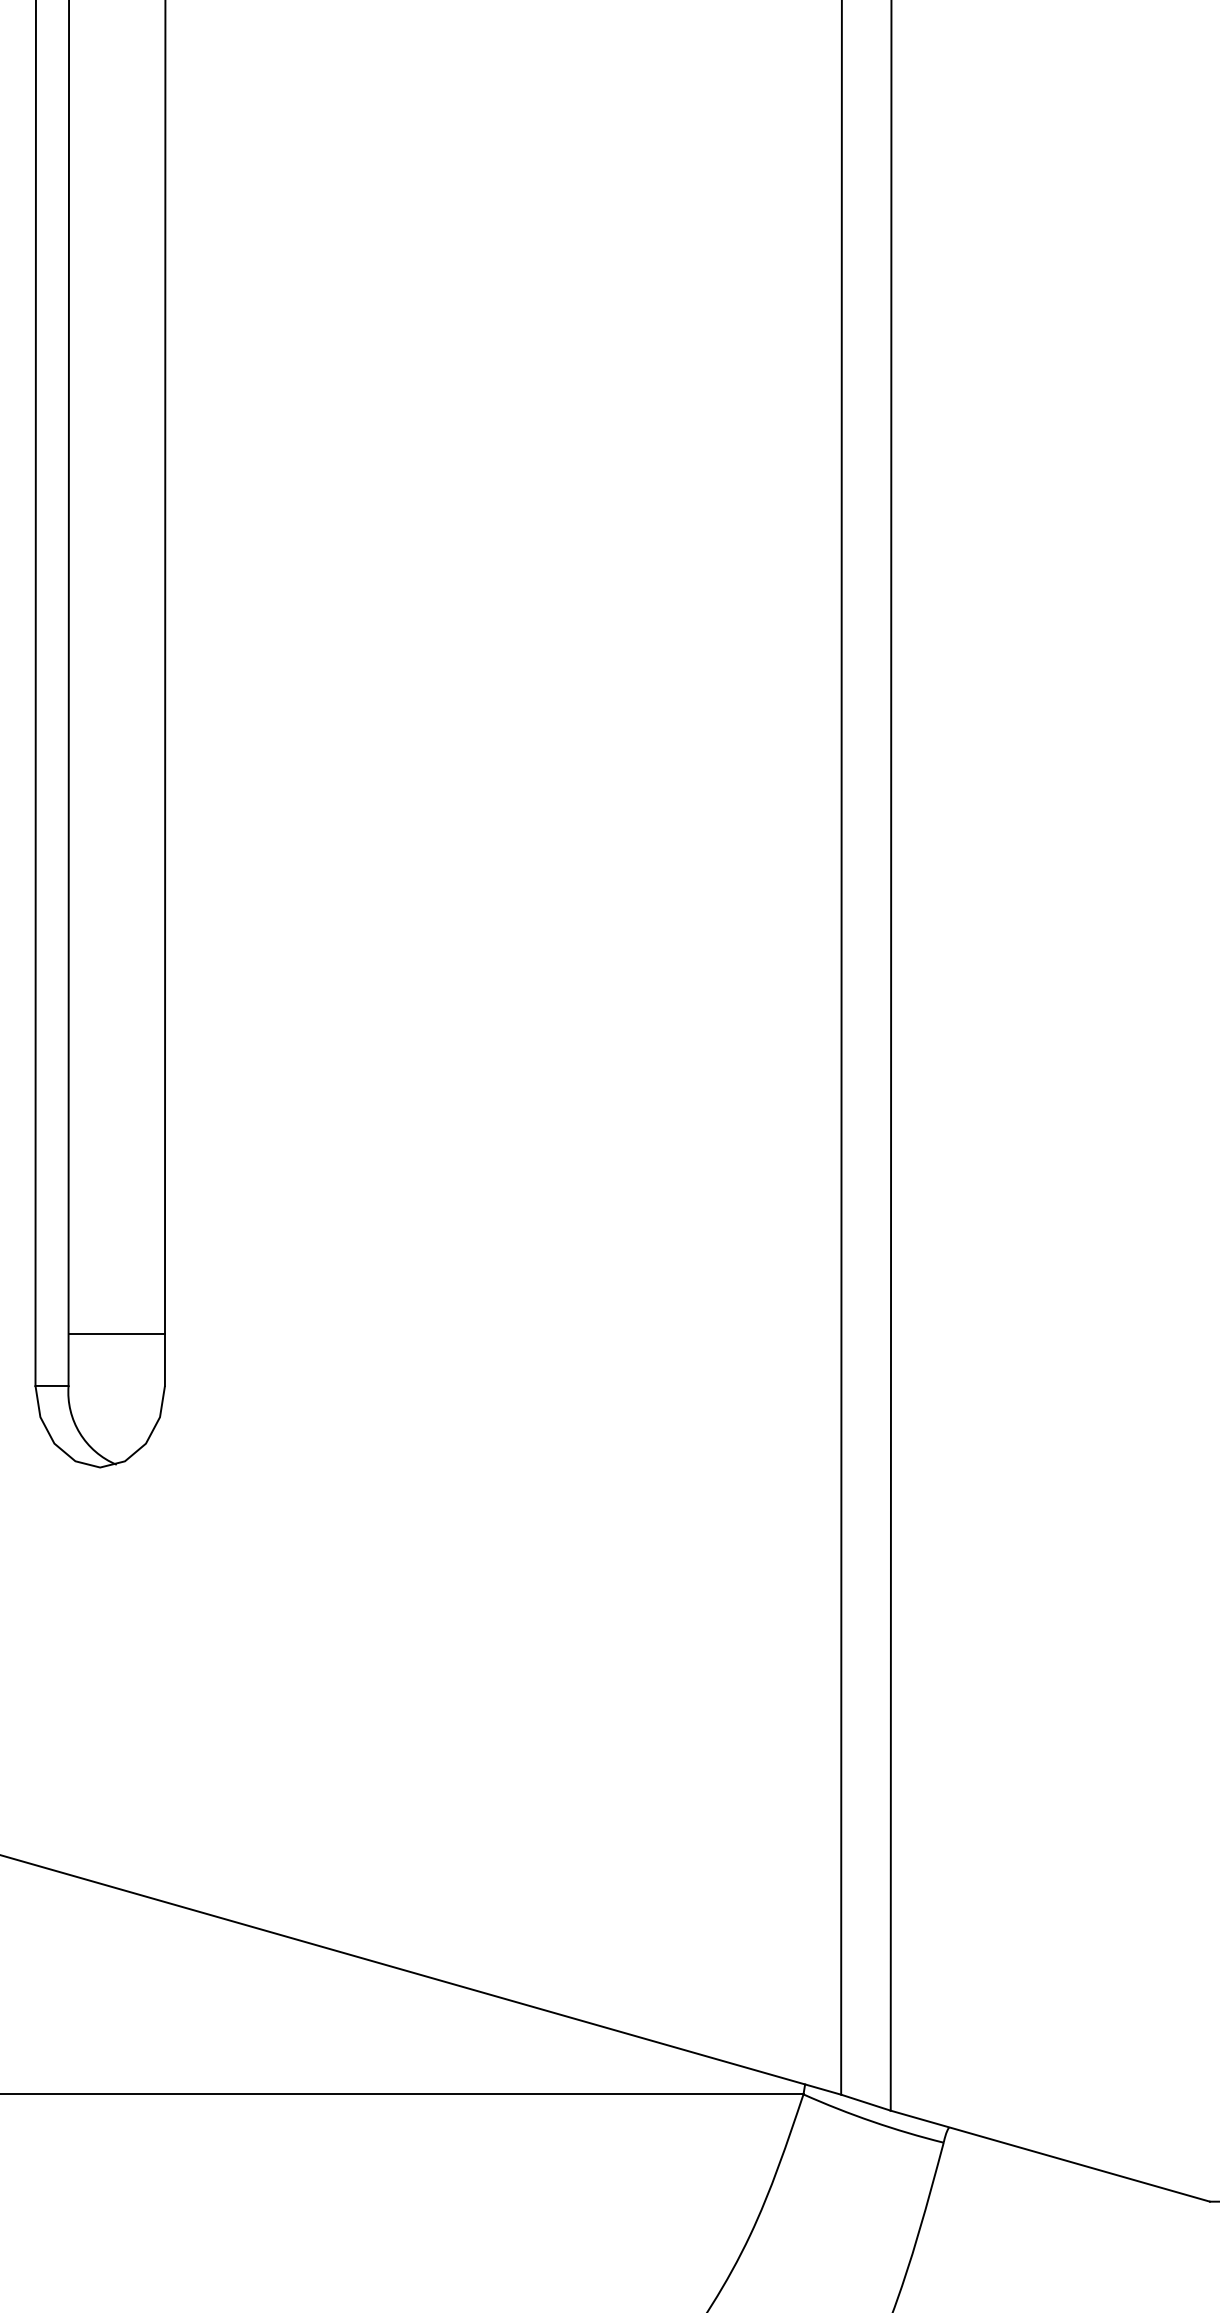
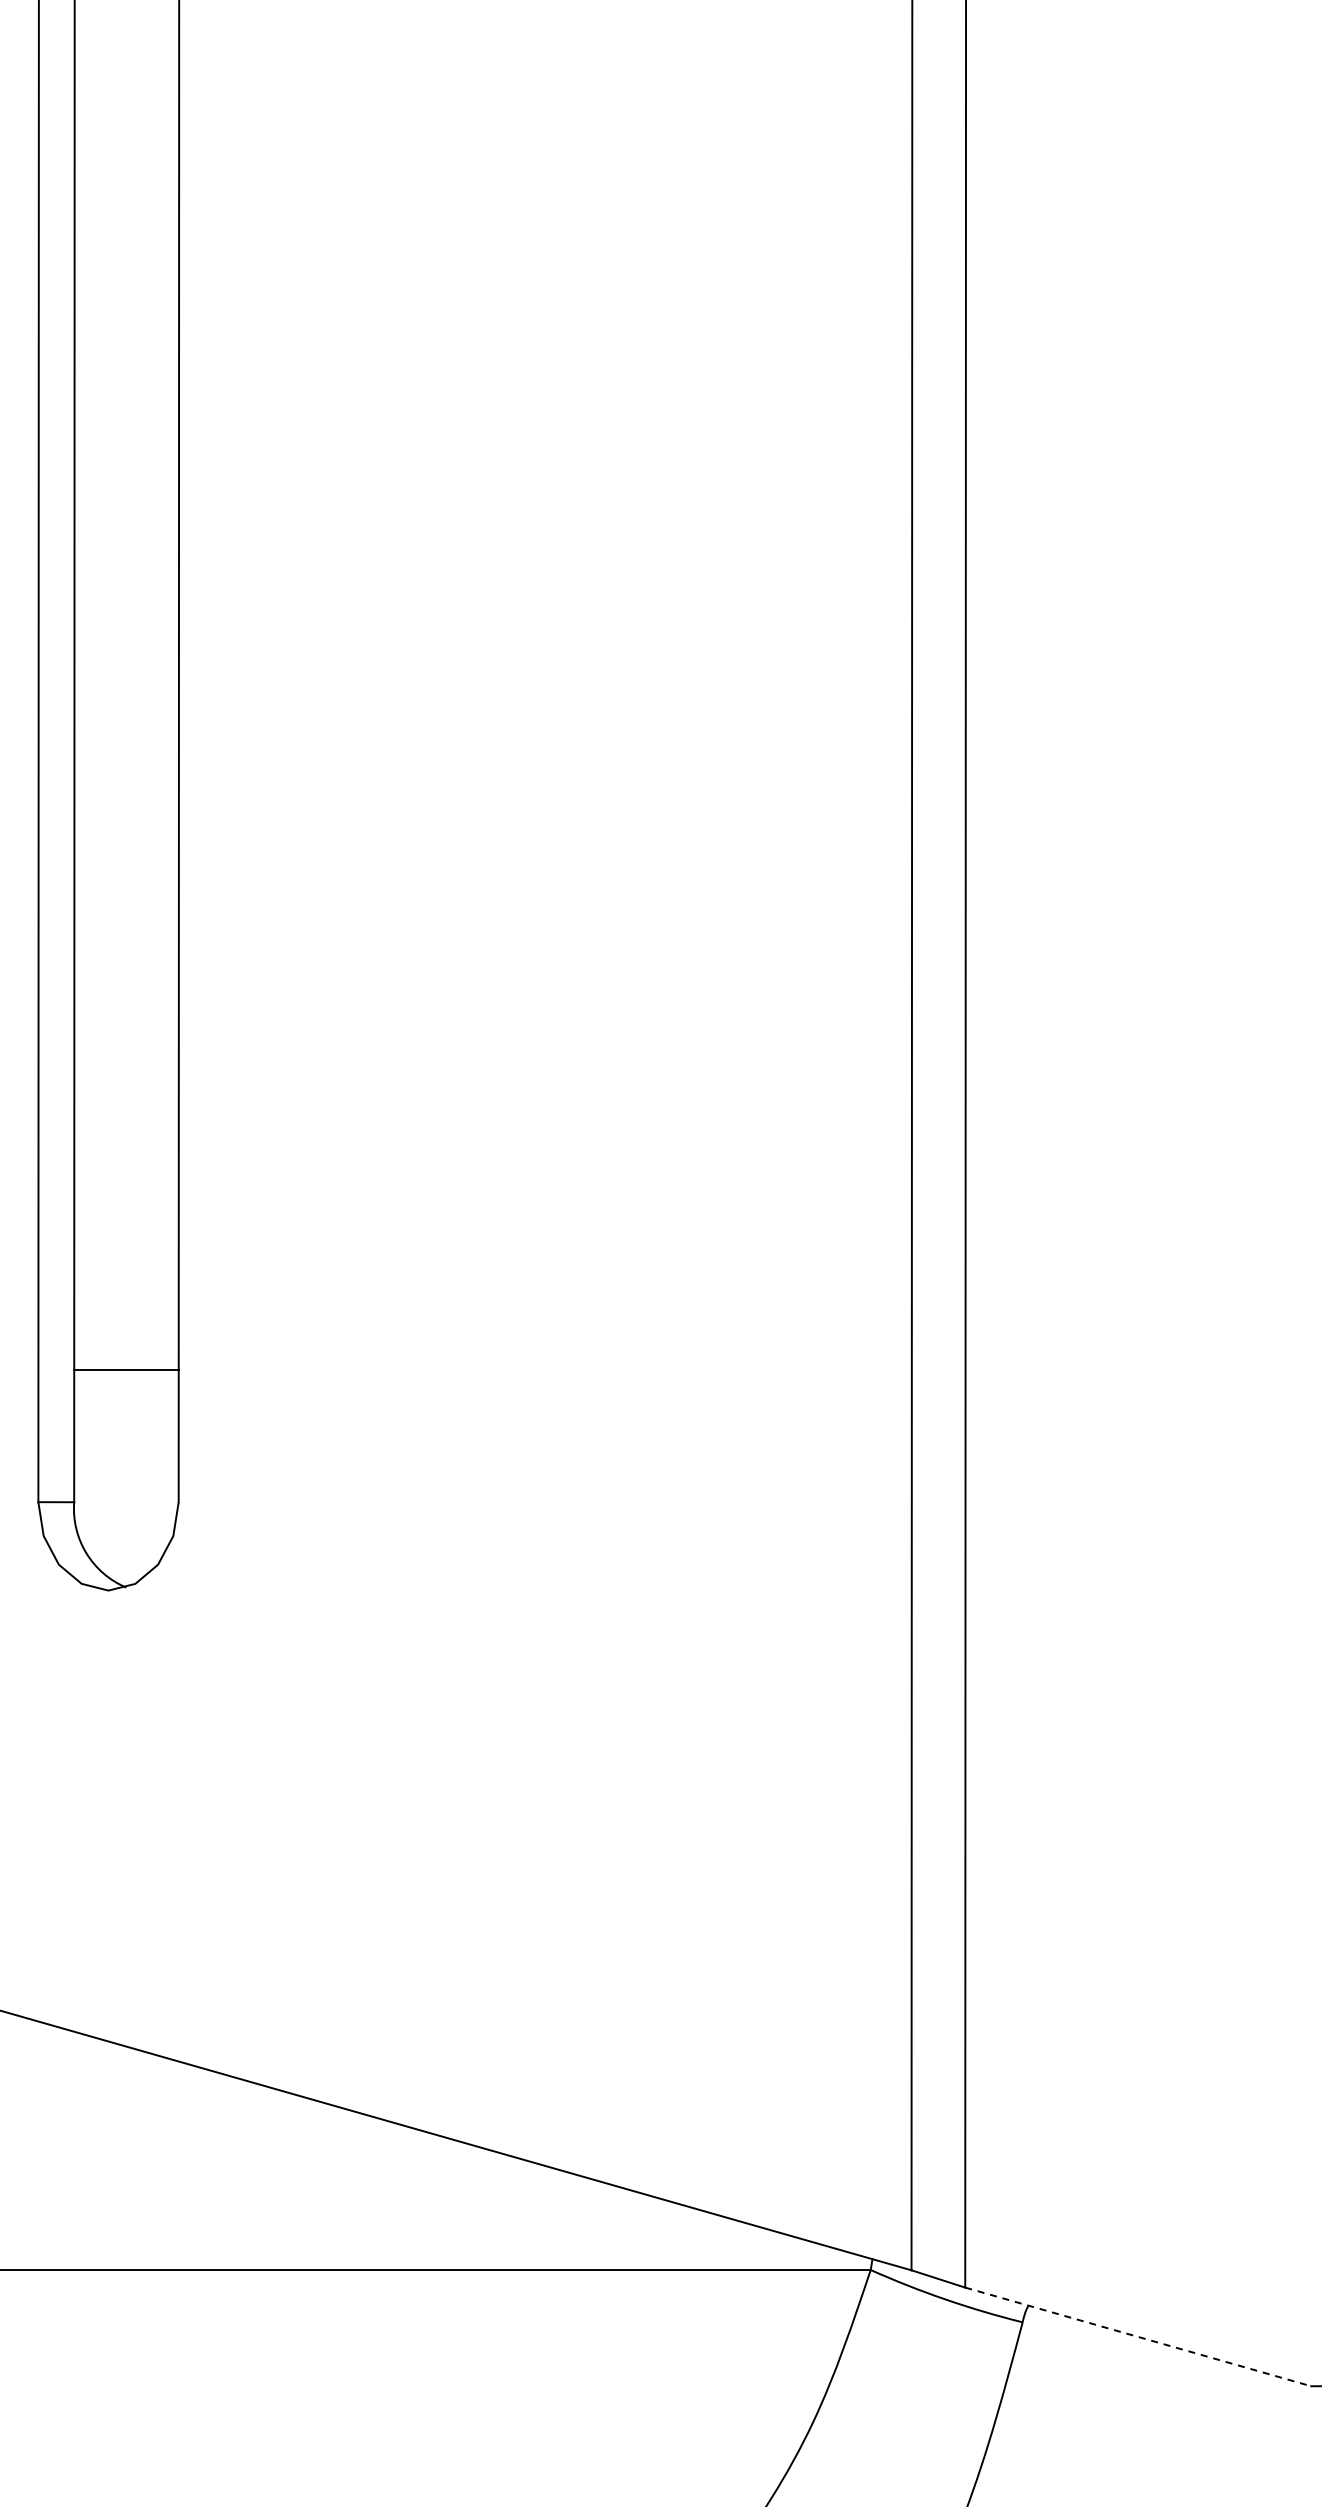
line: (116, 1333) -> (126, 1370), moved
line: (1050, 2155) -> (1138, 2336), solid -> dashed

